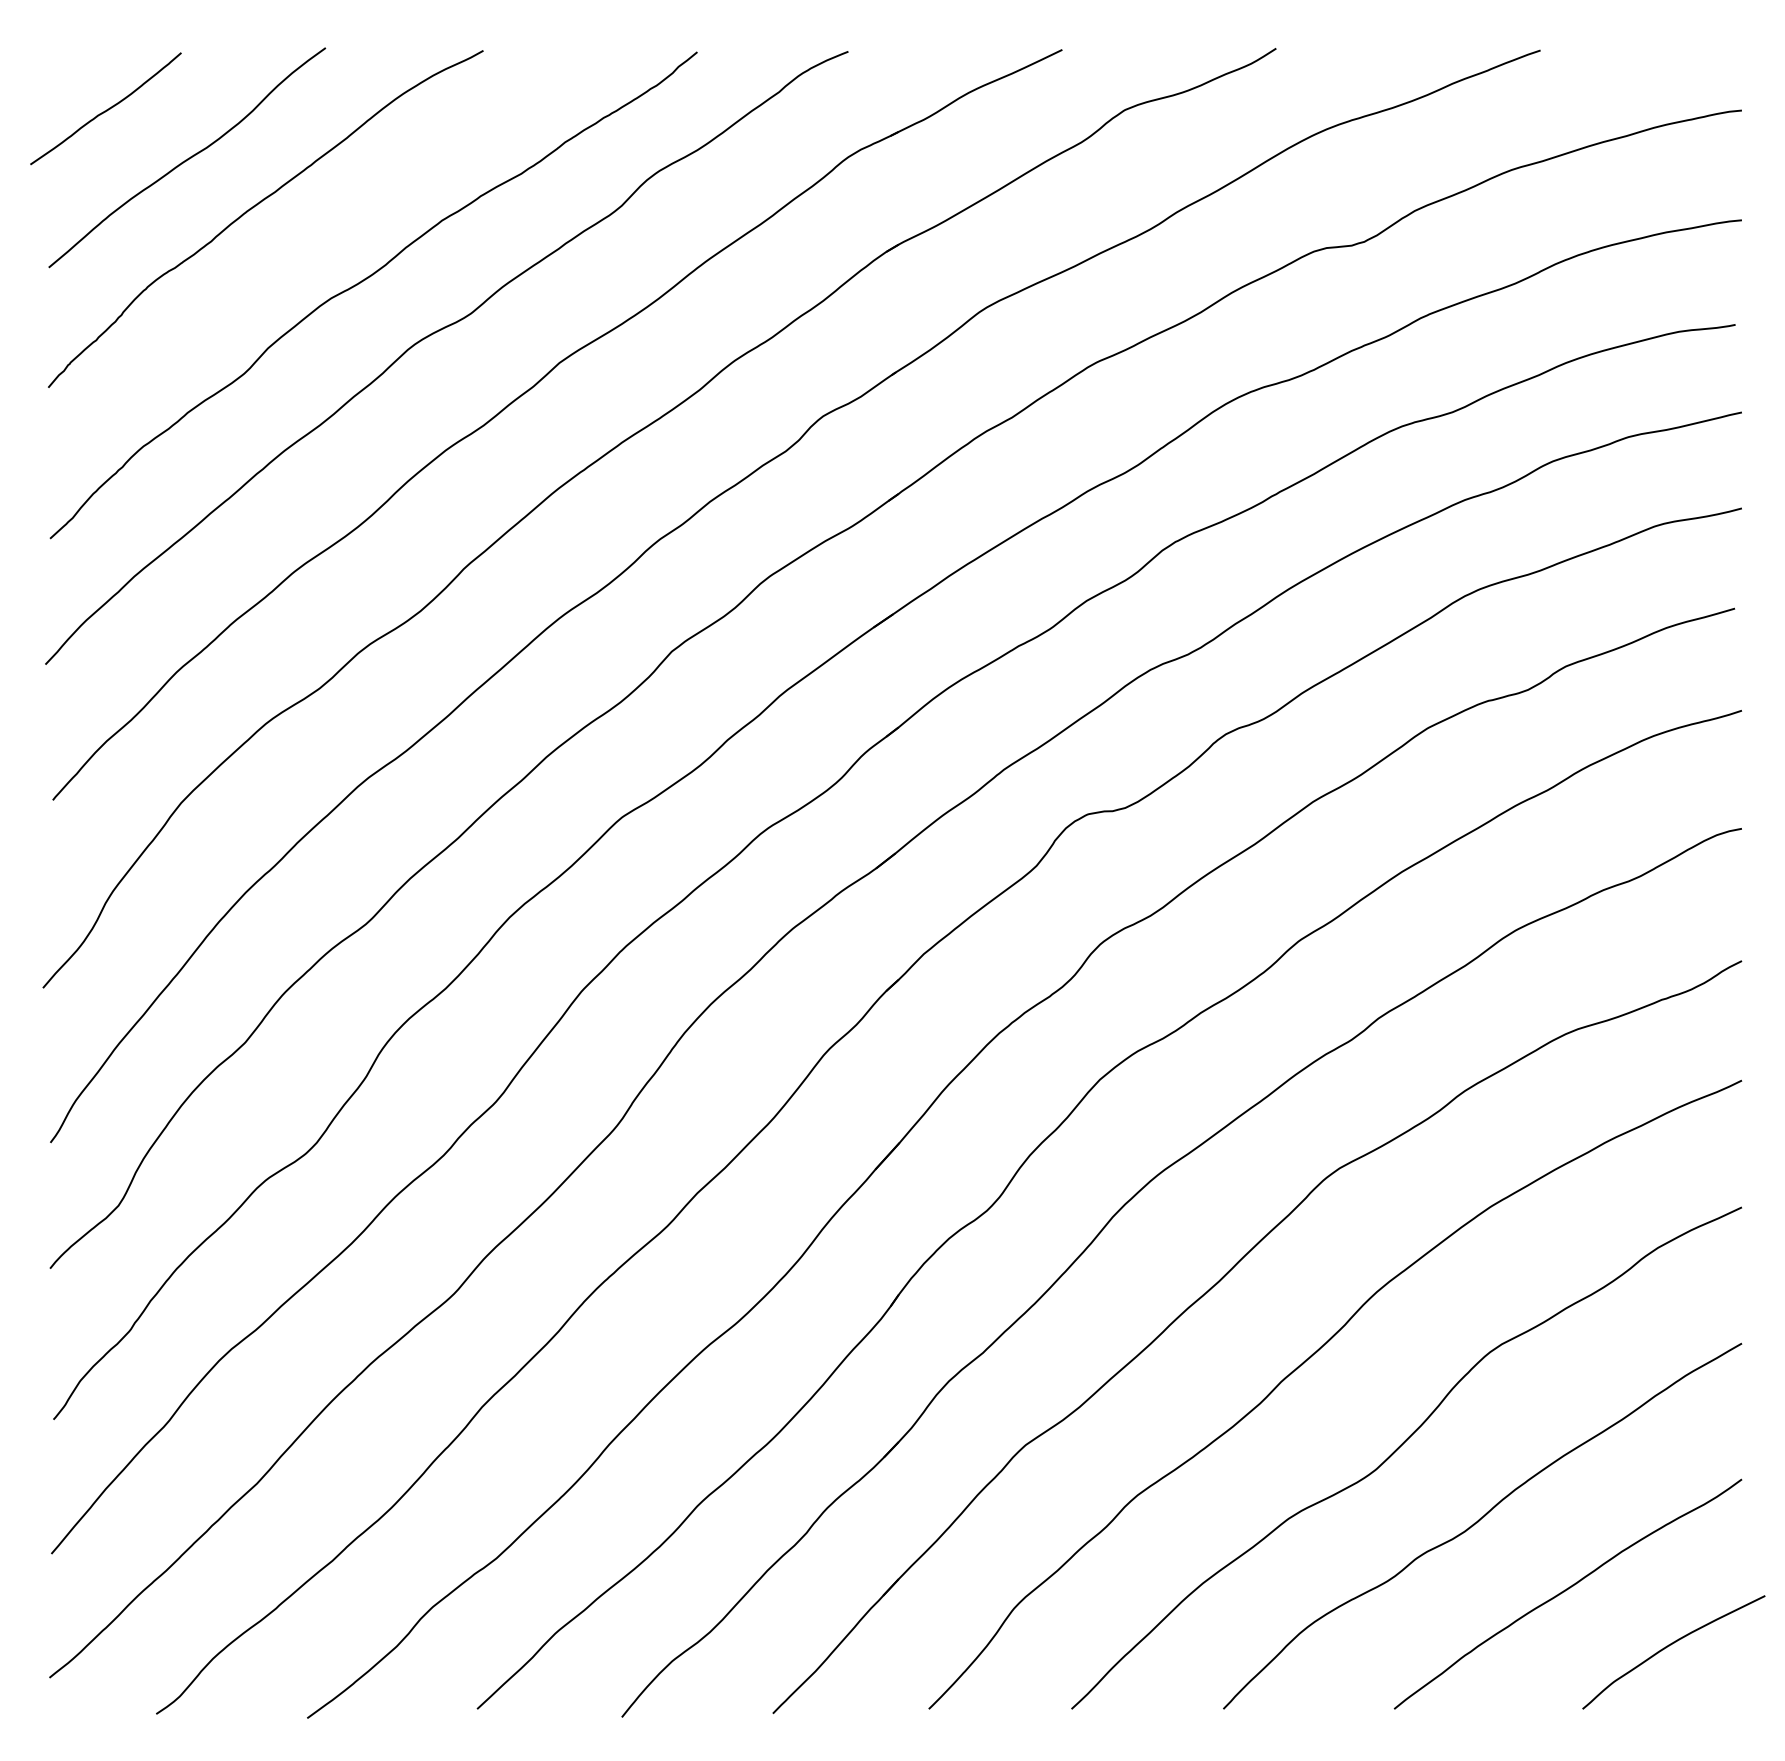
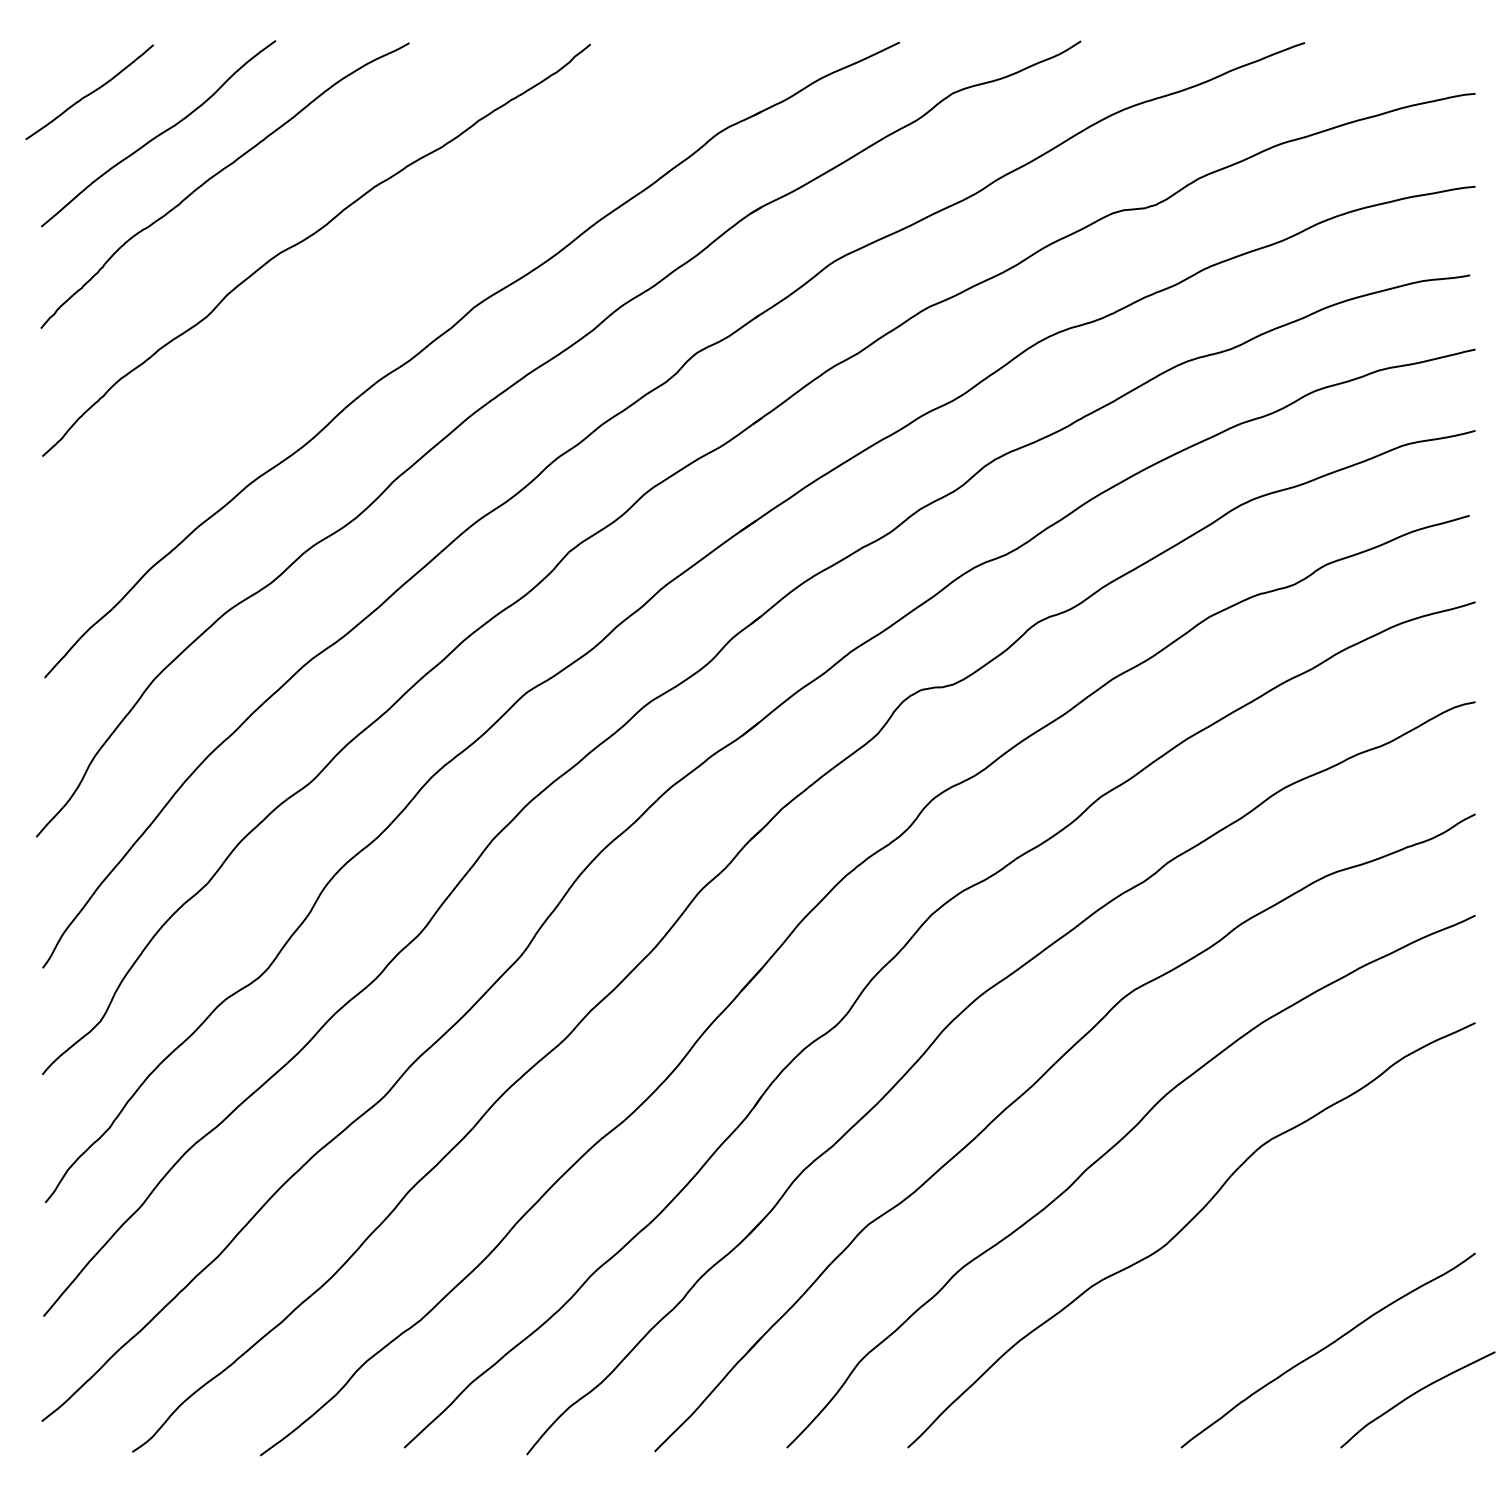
curve: (435, 333) -> (368, 282), removed
curve: (1479, 1521) -> (1253, 1288), removed

